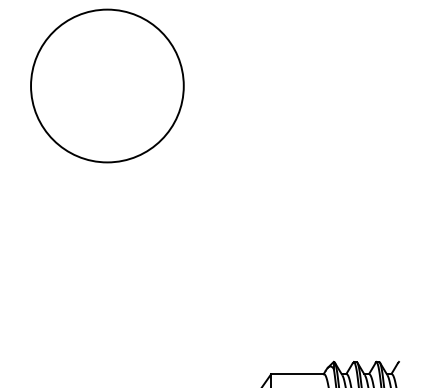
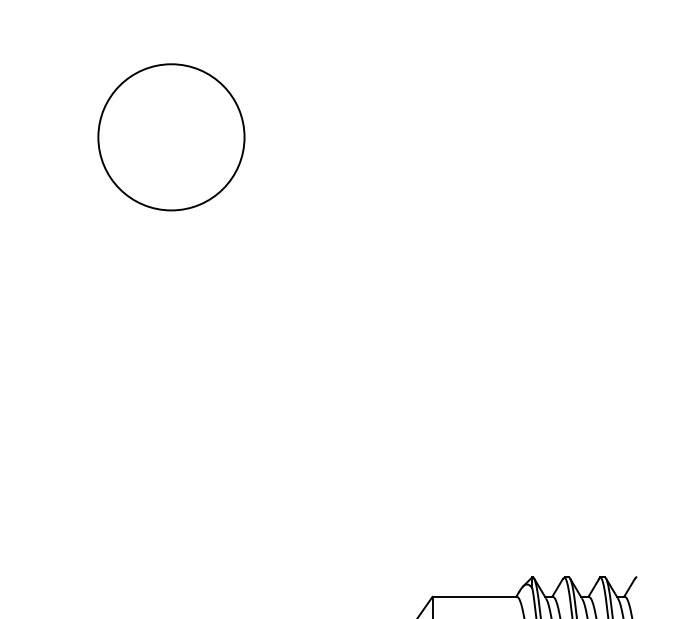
circle: (107, 85) -> (171, 136), size x0.6

